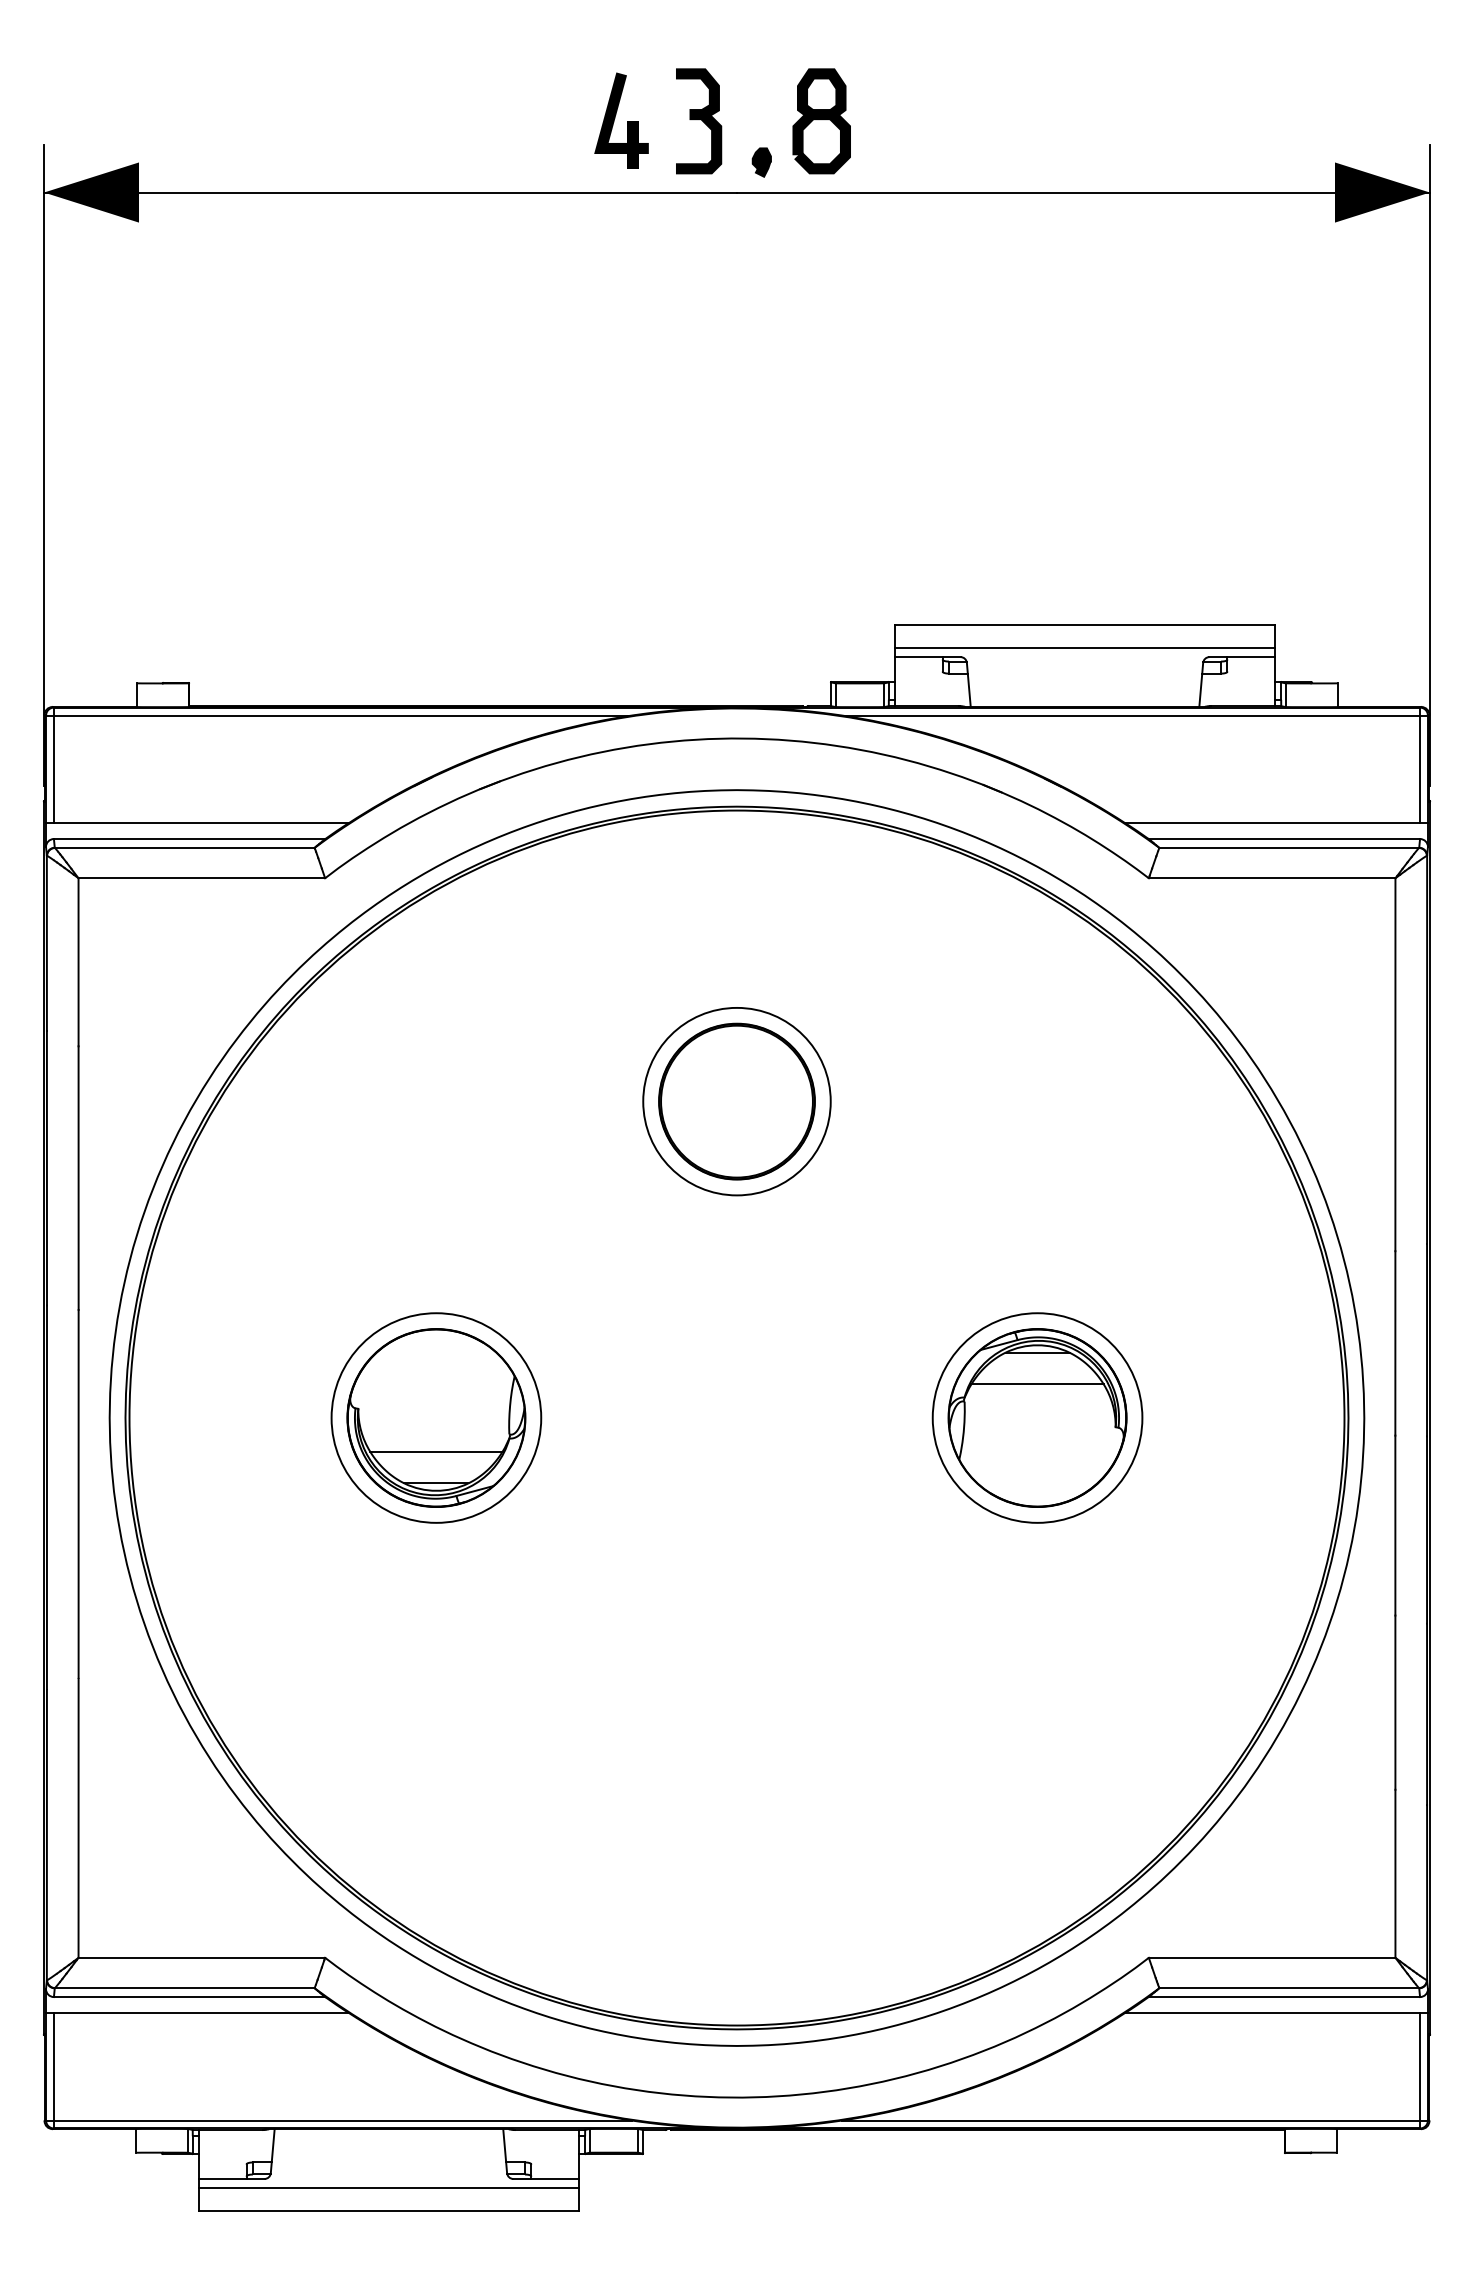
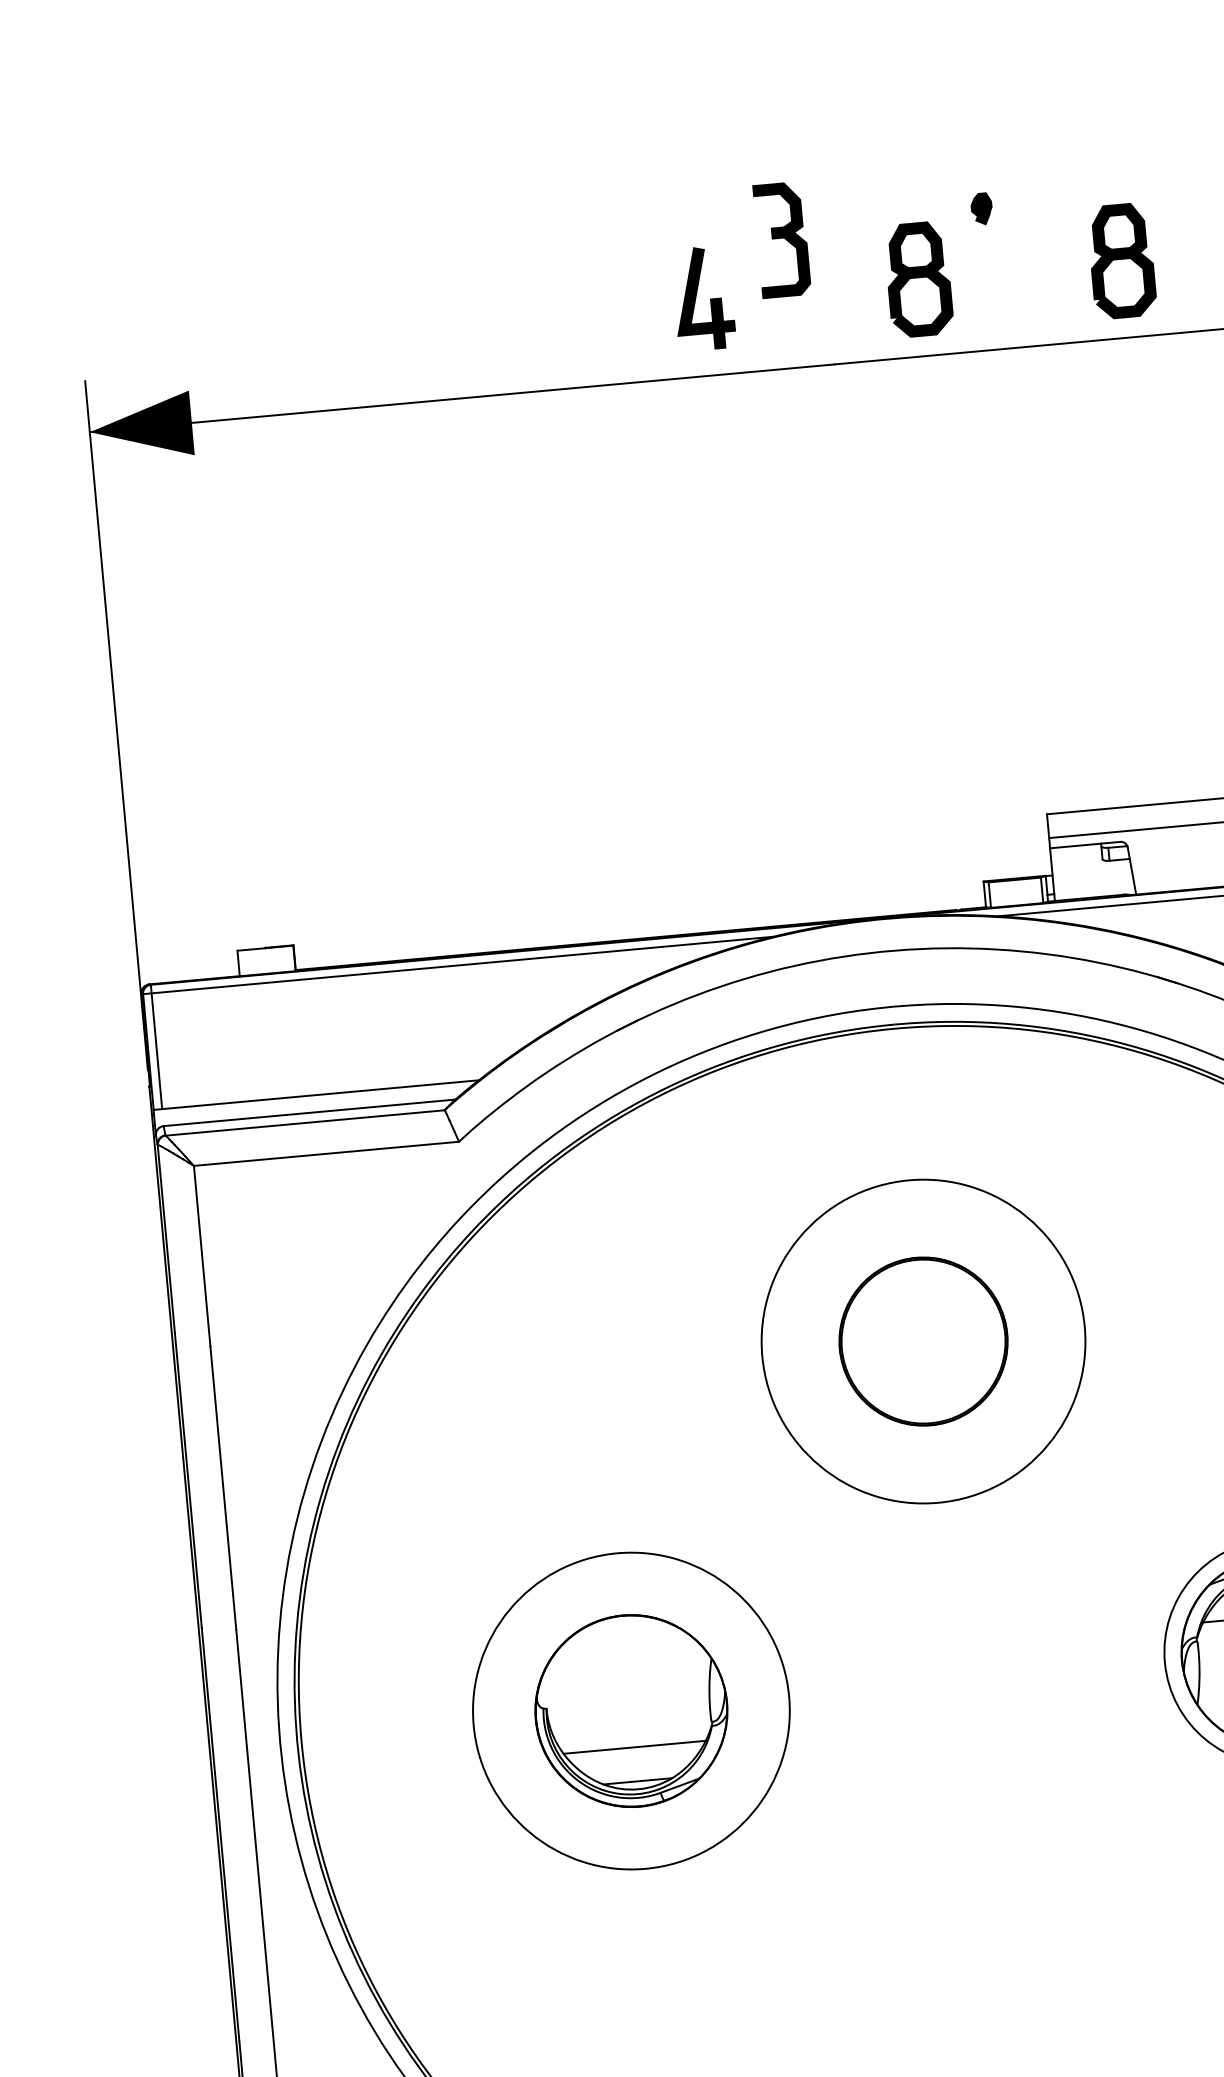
part: (699, 121) -> (782, 240), moved
part: (1010, 121) -> (1121, 261), added
part: (761, 162) -> (981, 209), moved
circle: (736, 1101) -> (922, 1341), size x1.6
circle: (436, 1417) -> (631, 1710), size x1.4

